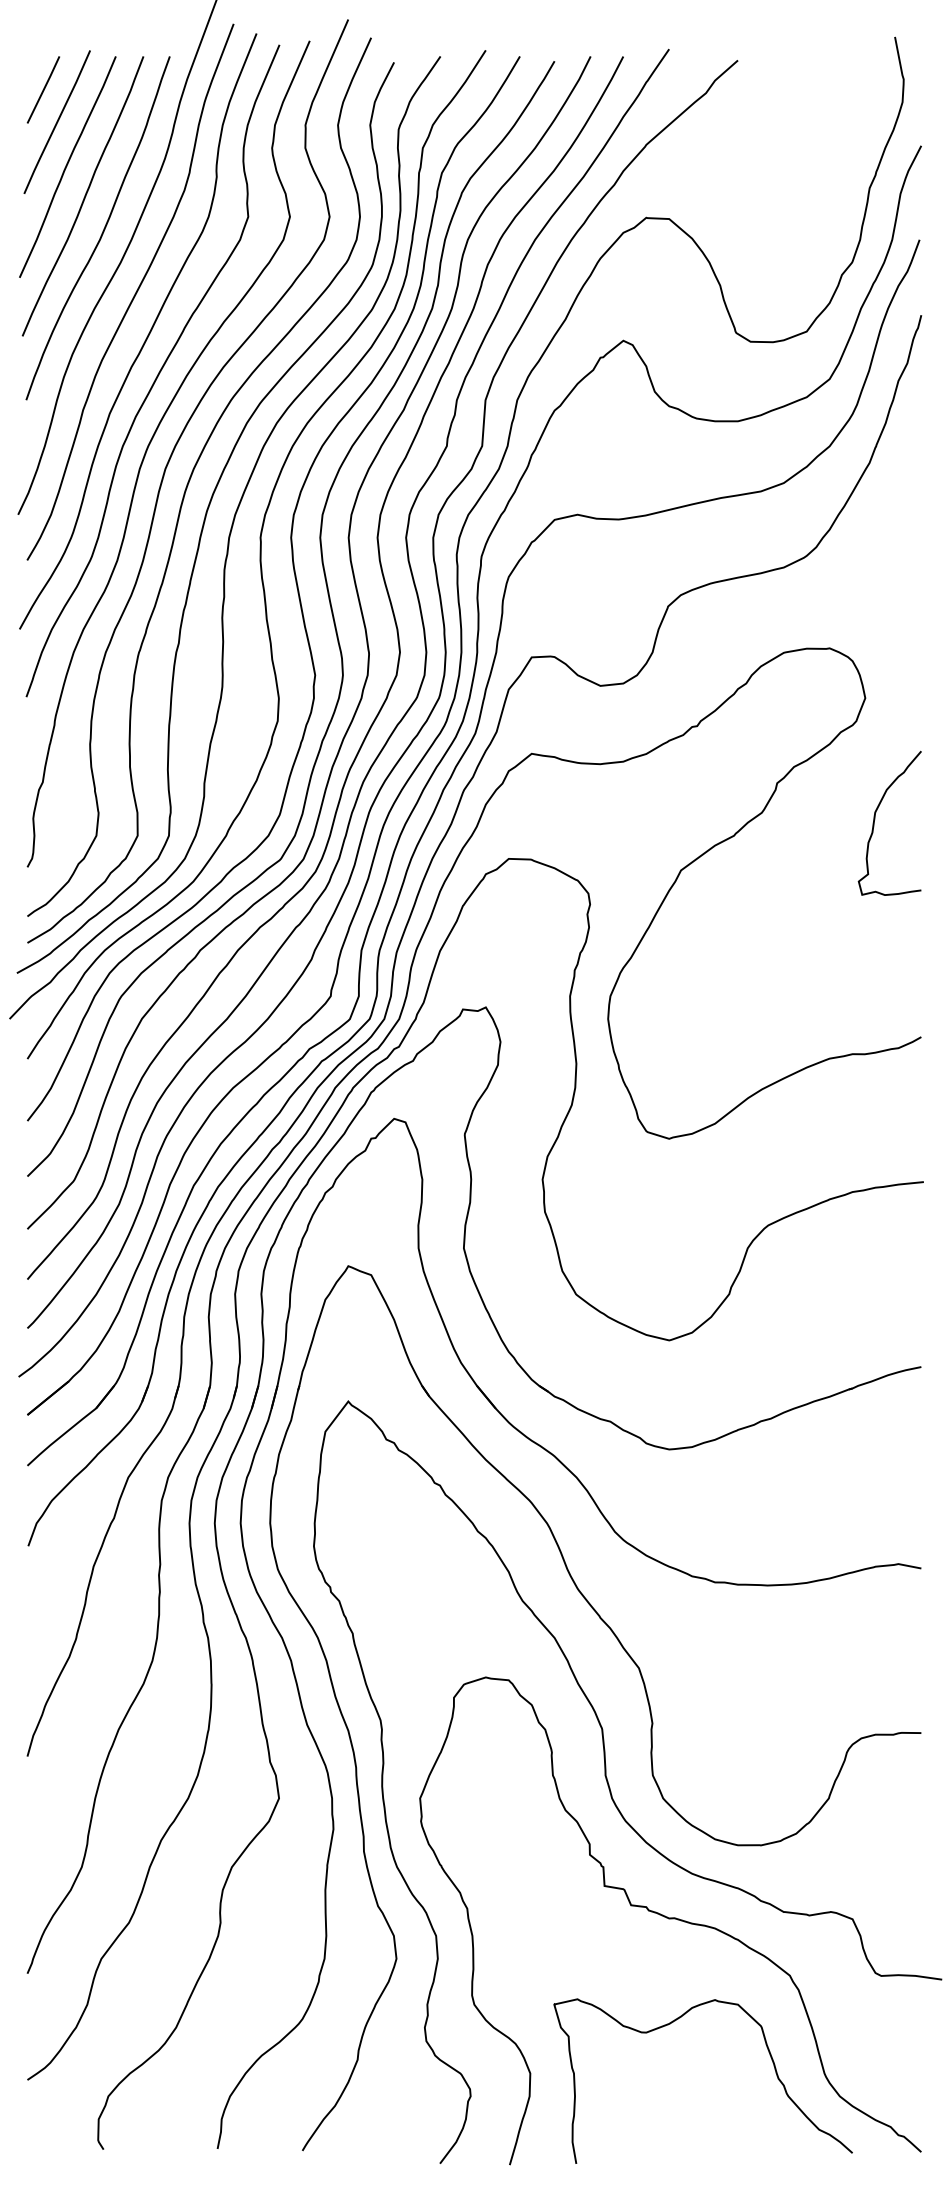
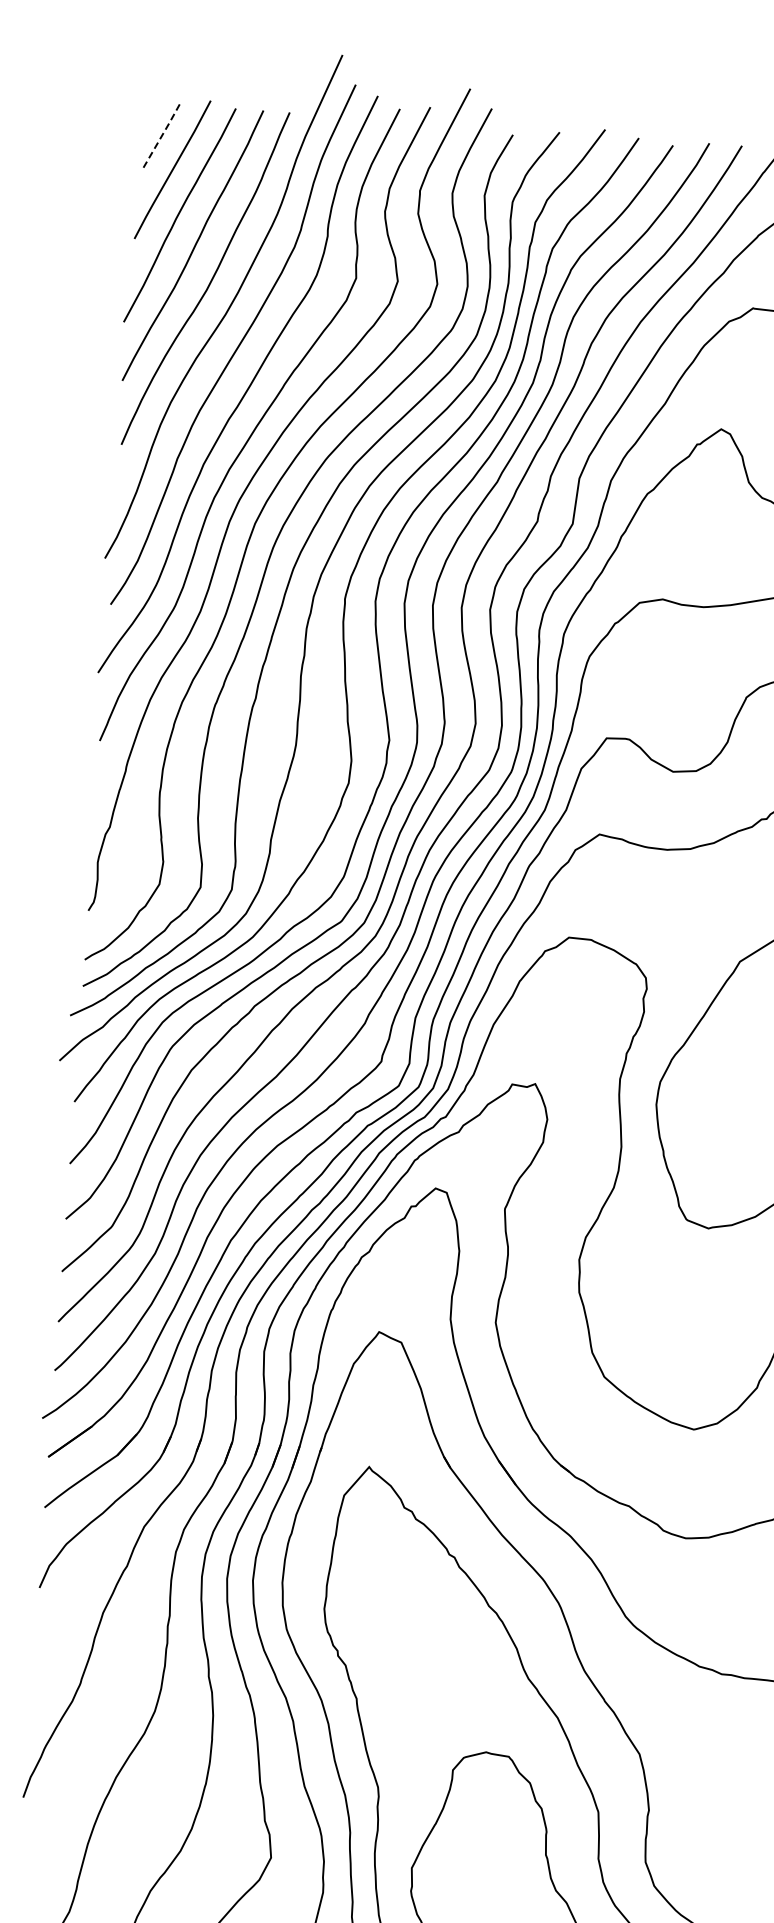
line: (43, 89) -> (161, 136), solid -> dashed

